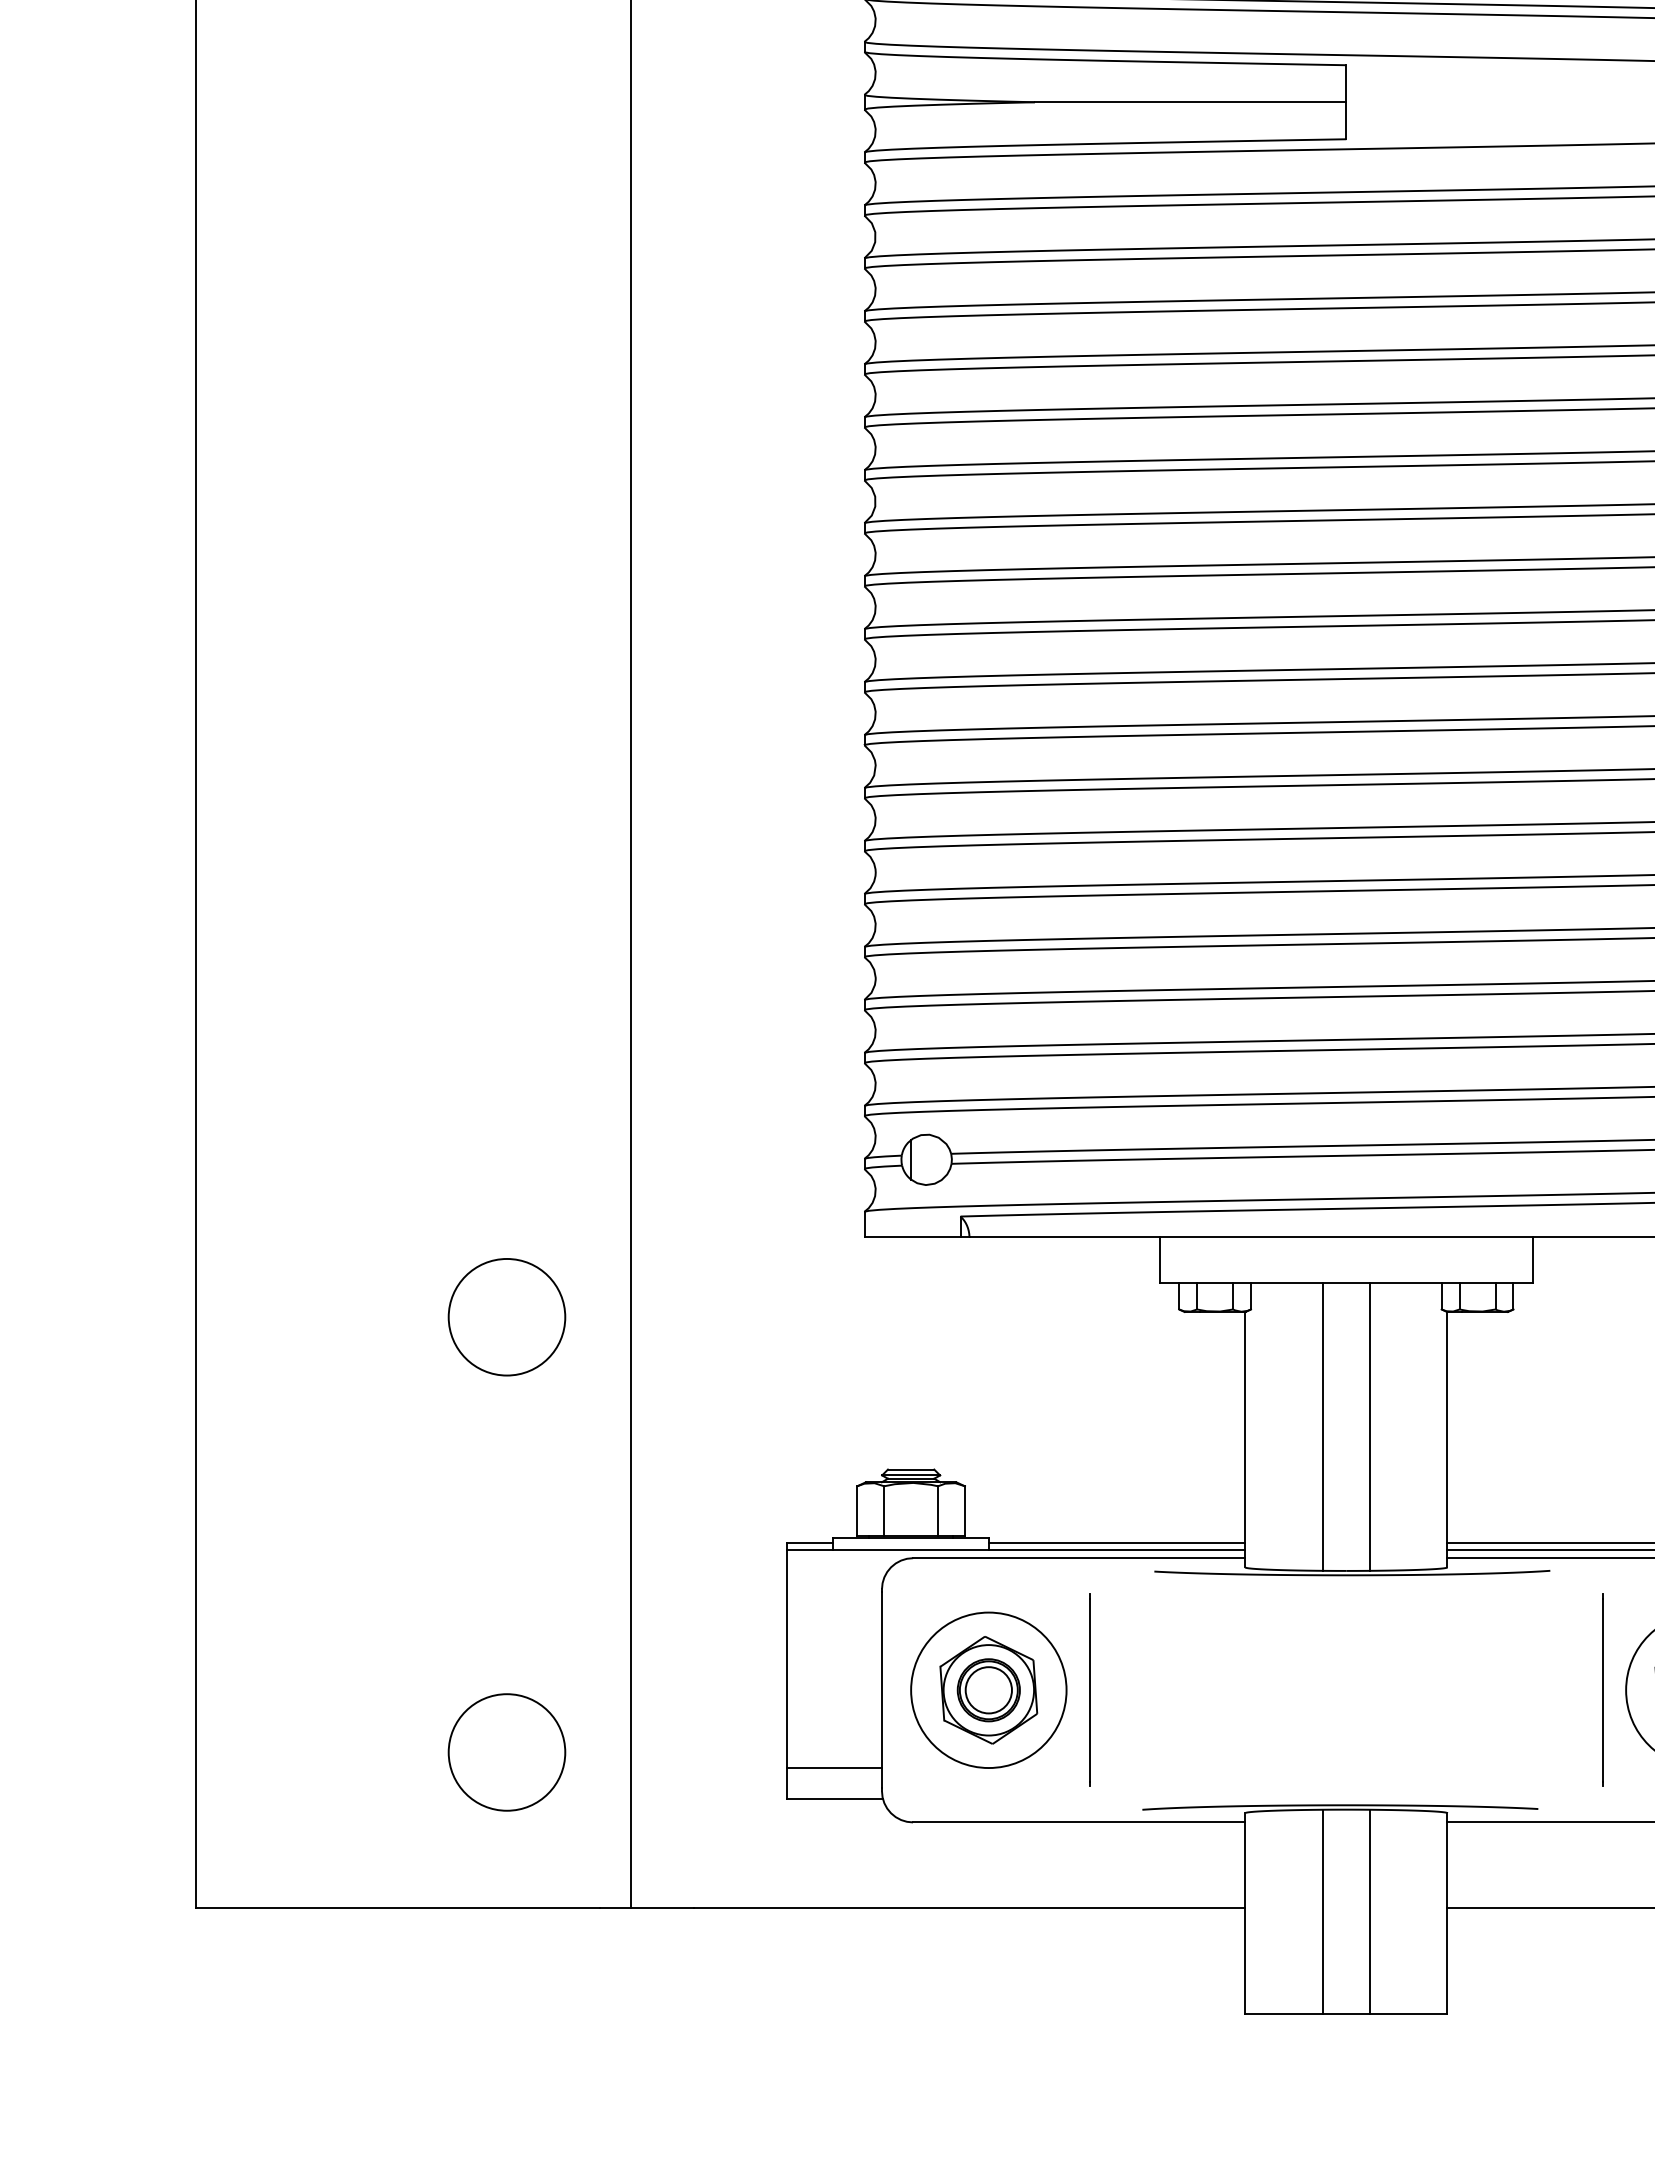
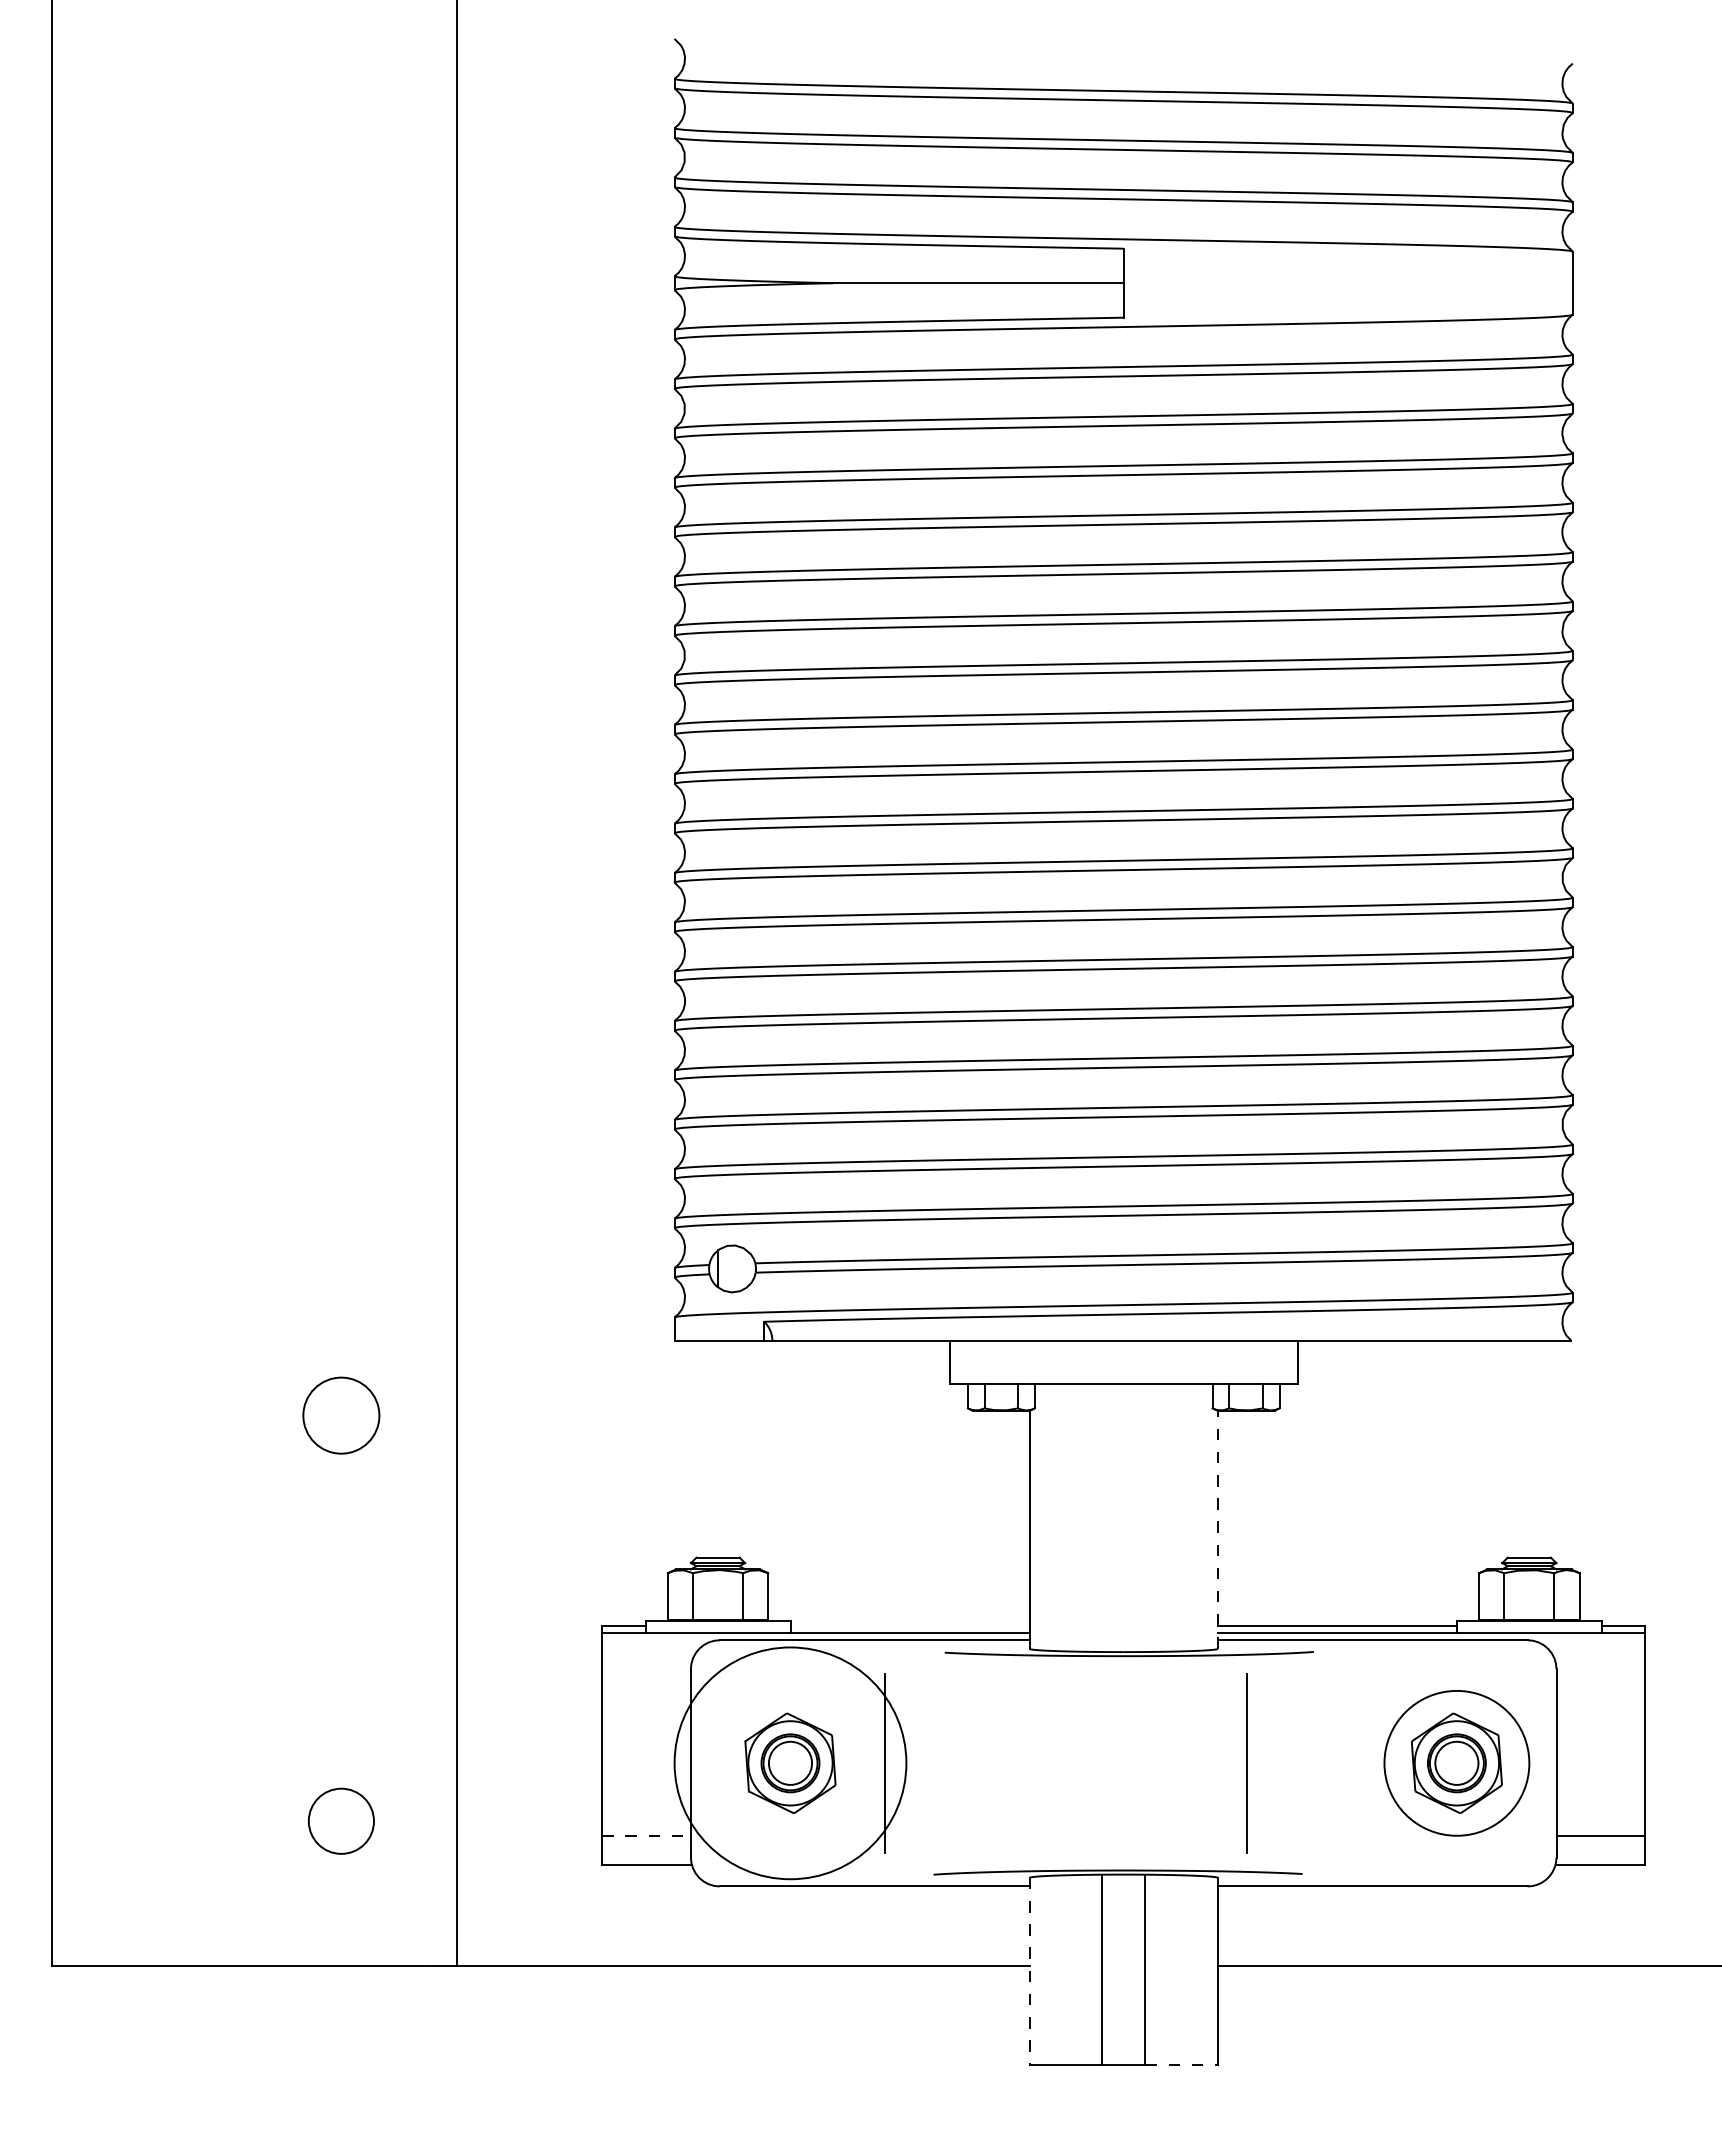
circle: (507, 1317) -> (341, 1415), size x0.7
line: (1322, 1426) -> (1101, 1517), removed
line: (1369, 1426) -> (1145, 1517), removed
line: (1446, 1439) -> (1217, 1529), solid -> dashed
line: (1116, 1542) -> (909, 1625), removed
circle: (988, 1689) -> (790, 1762), size x1.6
line: (1602, 1690) -> (1246, 1763), moved
circle: (507, 1751) -> (341, 1820), size x0.6
line: (835, 1767) -> (647, 1835), solid -> dashed
line: (1245, 1913) -> (1029, 1971), solid -> dashed
line: (1409, 2014) -> (1182, 2065), solid -> dashed

